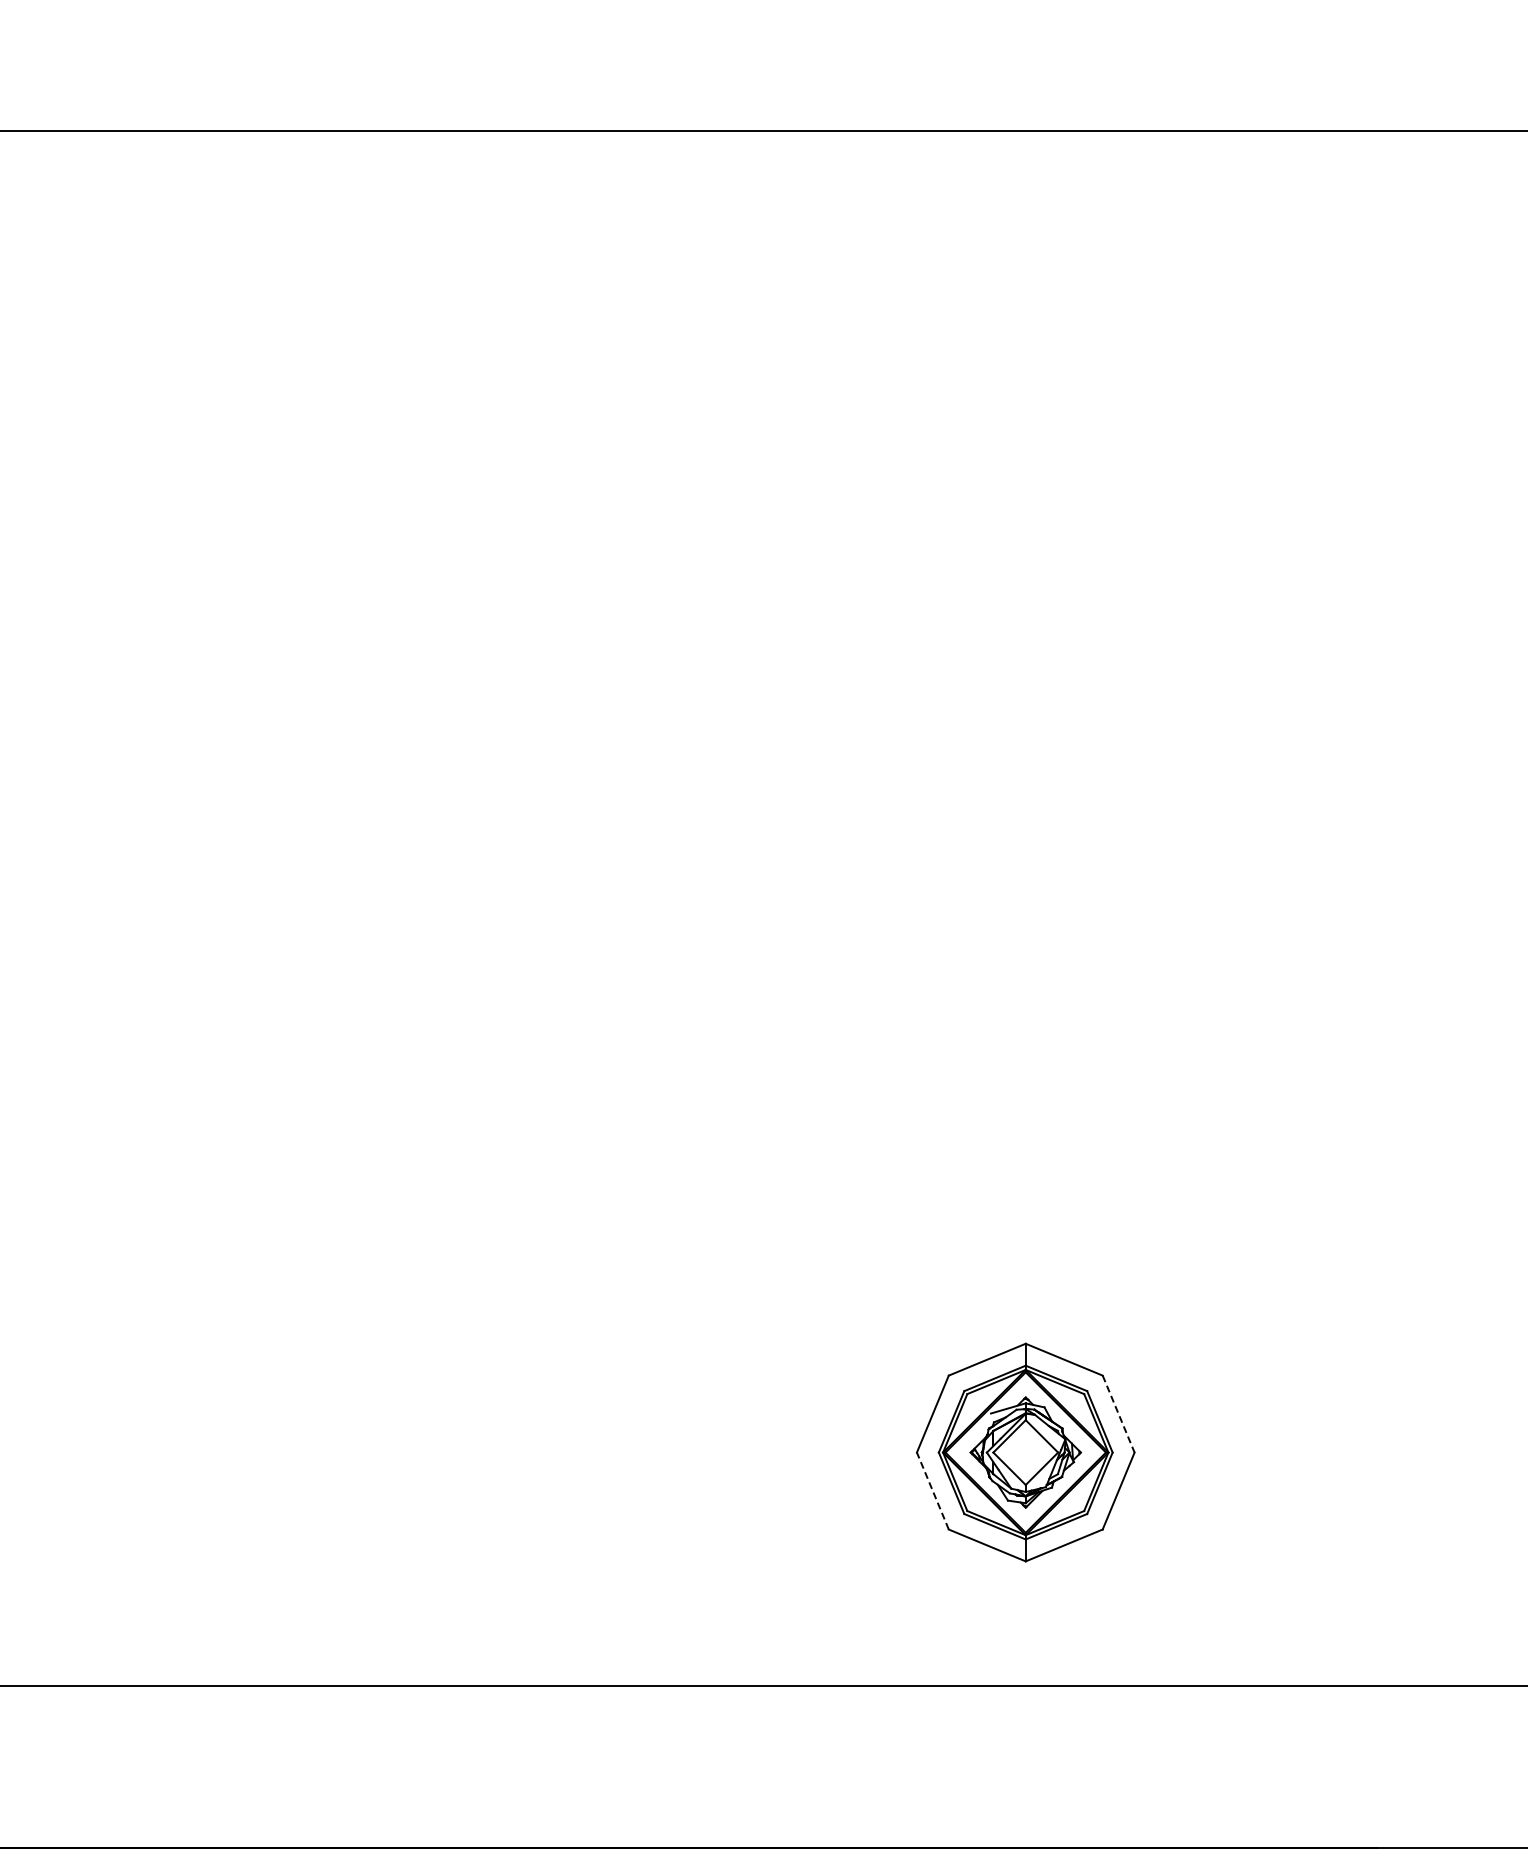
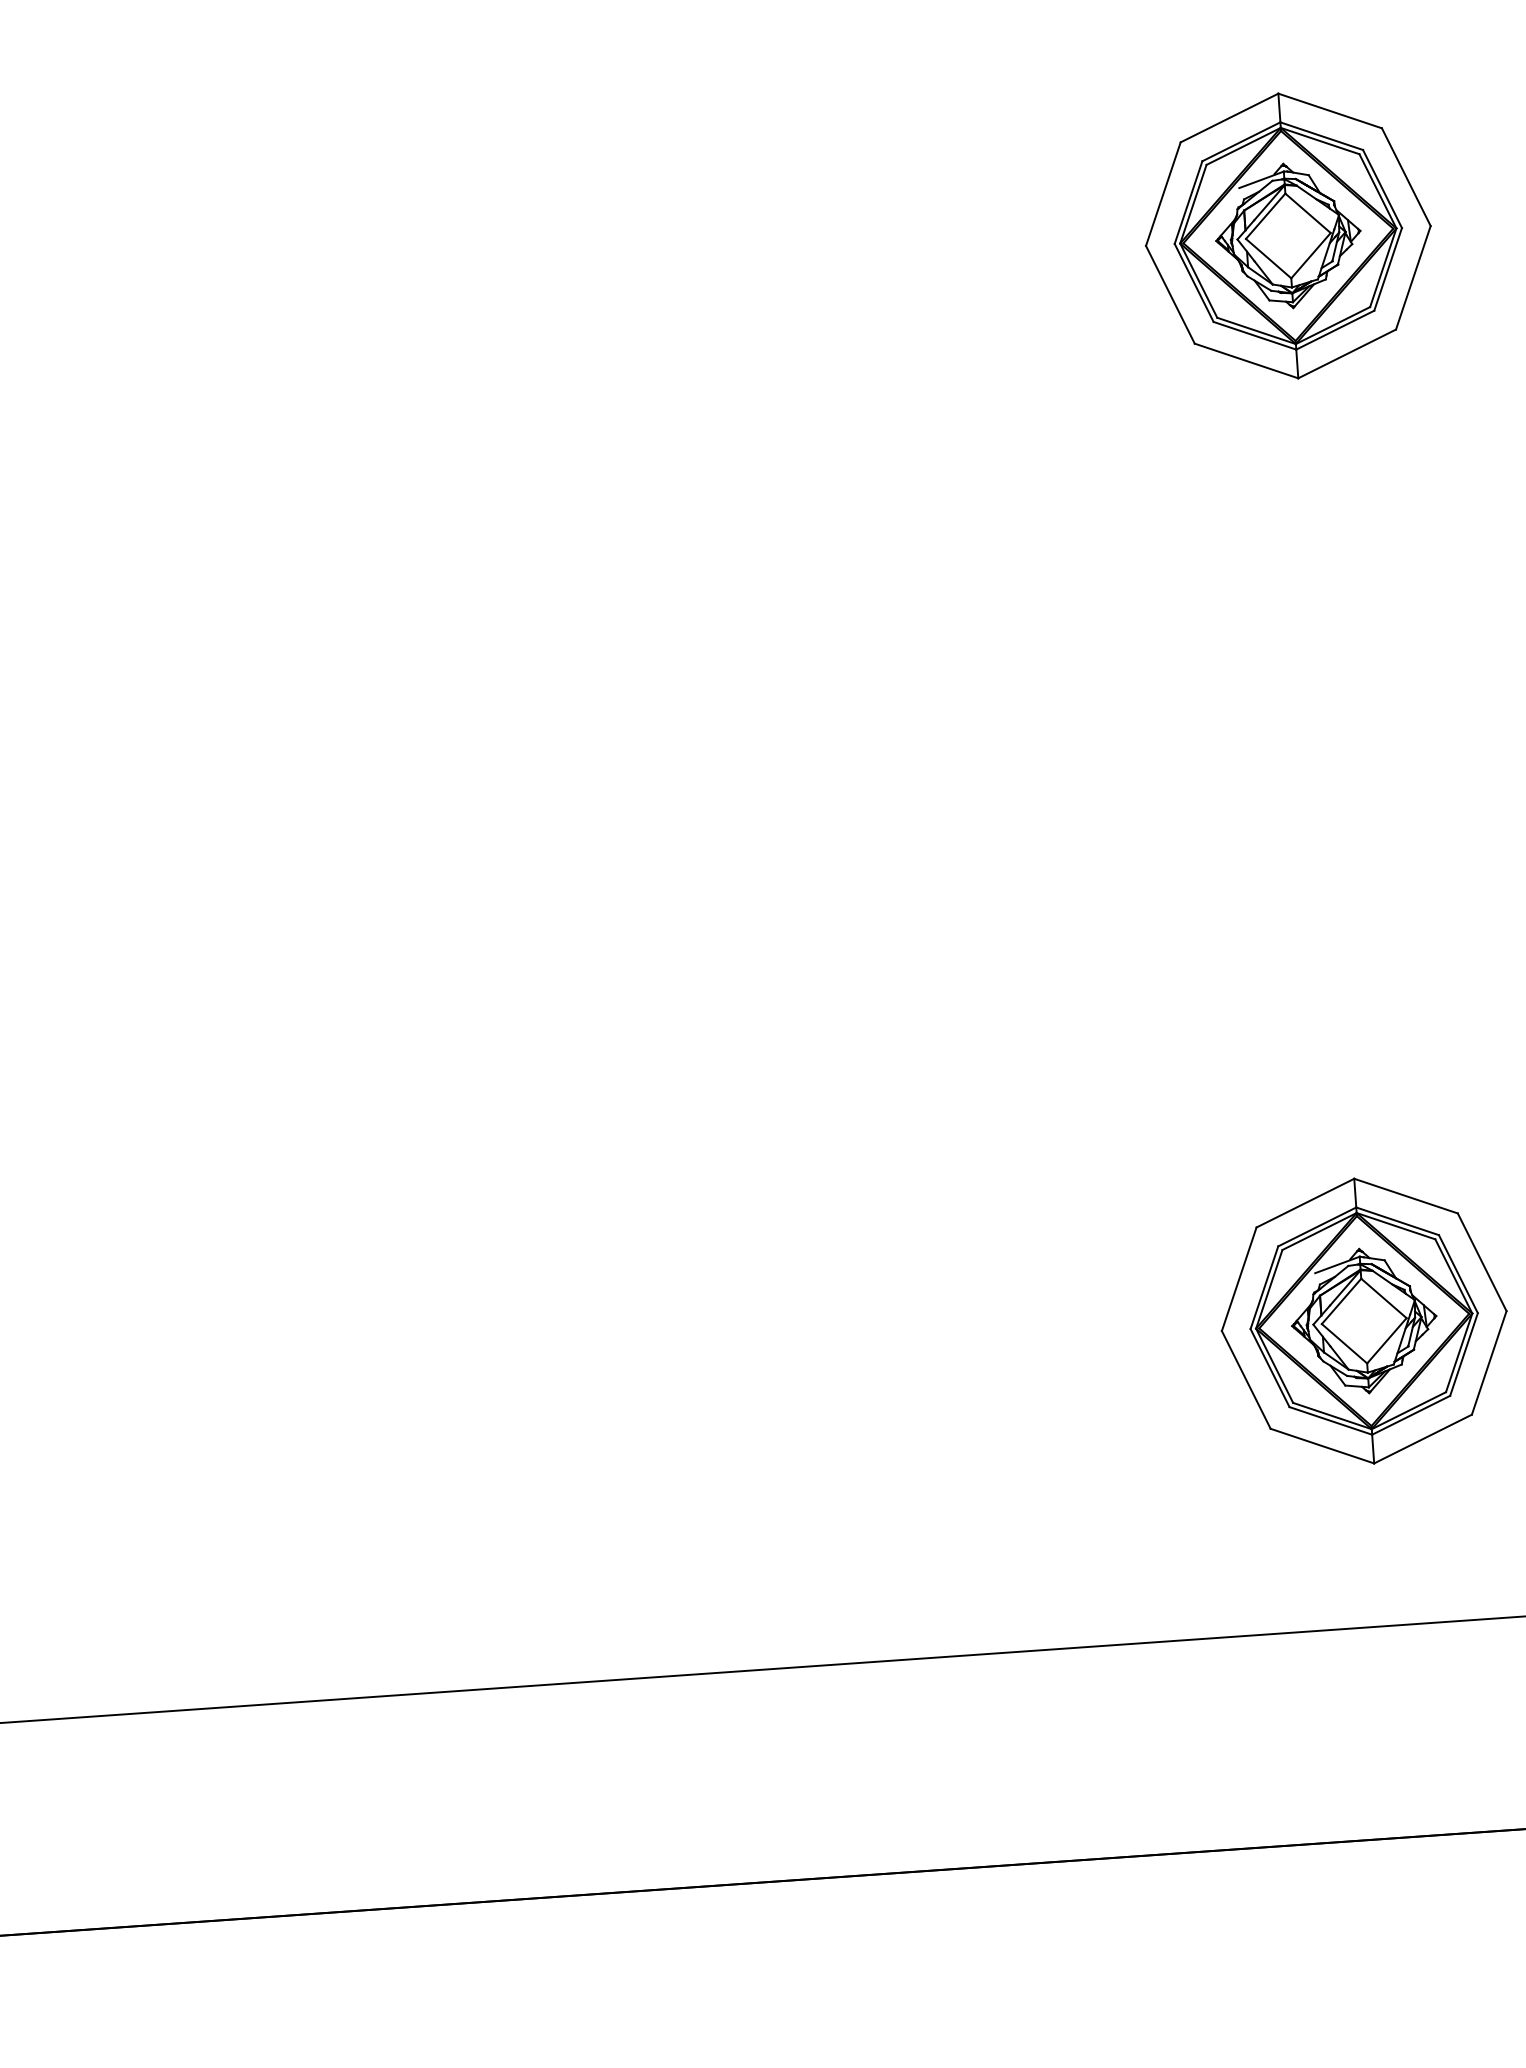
part: (1025, 622) -> (1287, 235), added
line: (1118, 1414) -> (1482, 1262), dashed -> solid
line: (932, 1491) -> (1245, 1380), dashed -> solid

